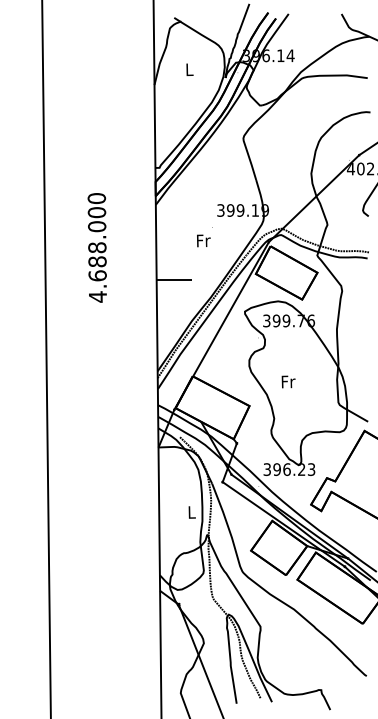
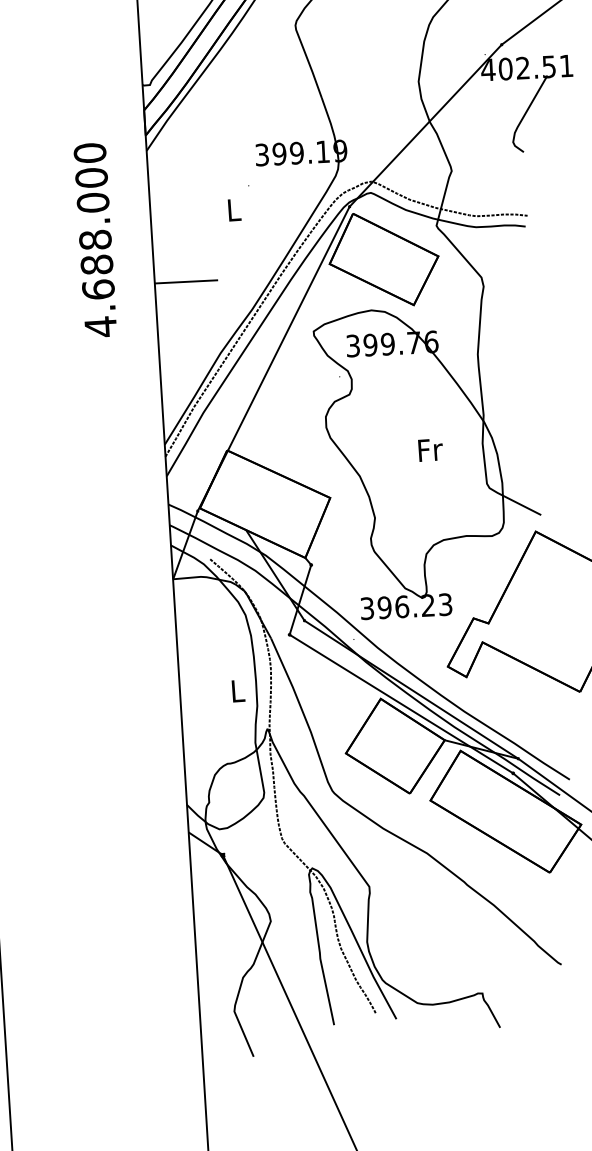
text: (203, 240) -> (234, 209), Fr -> L
text: (96, 247) -> (93, 239), moved
text: (288, 381) -> (430, 449), moved

